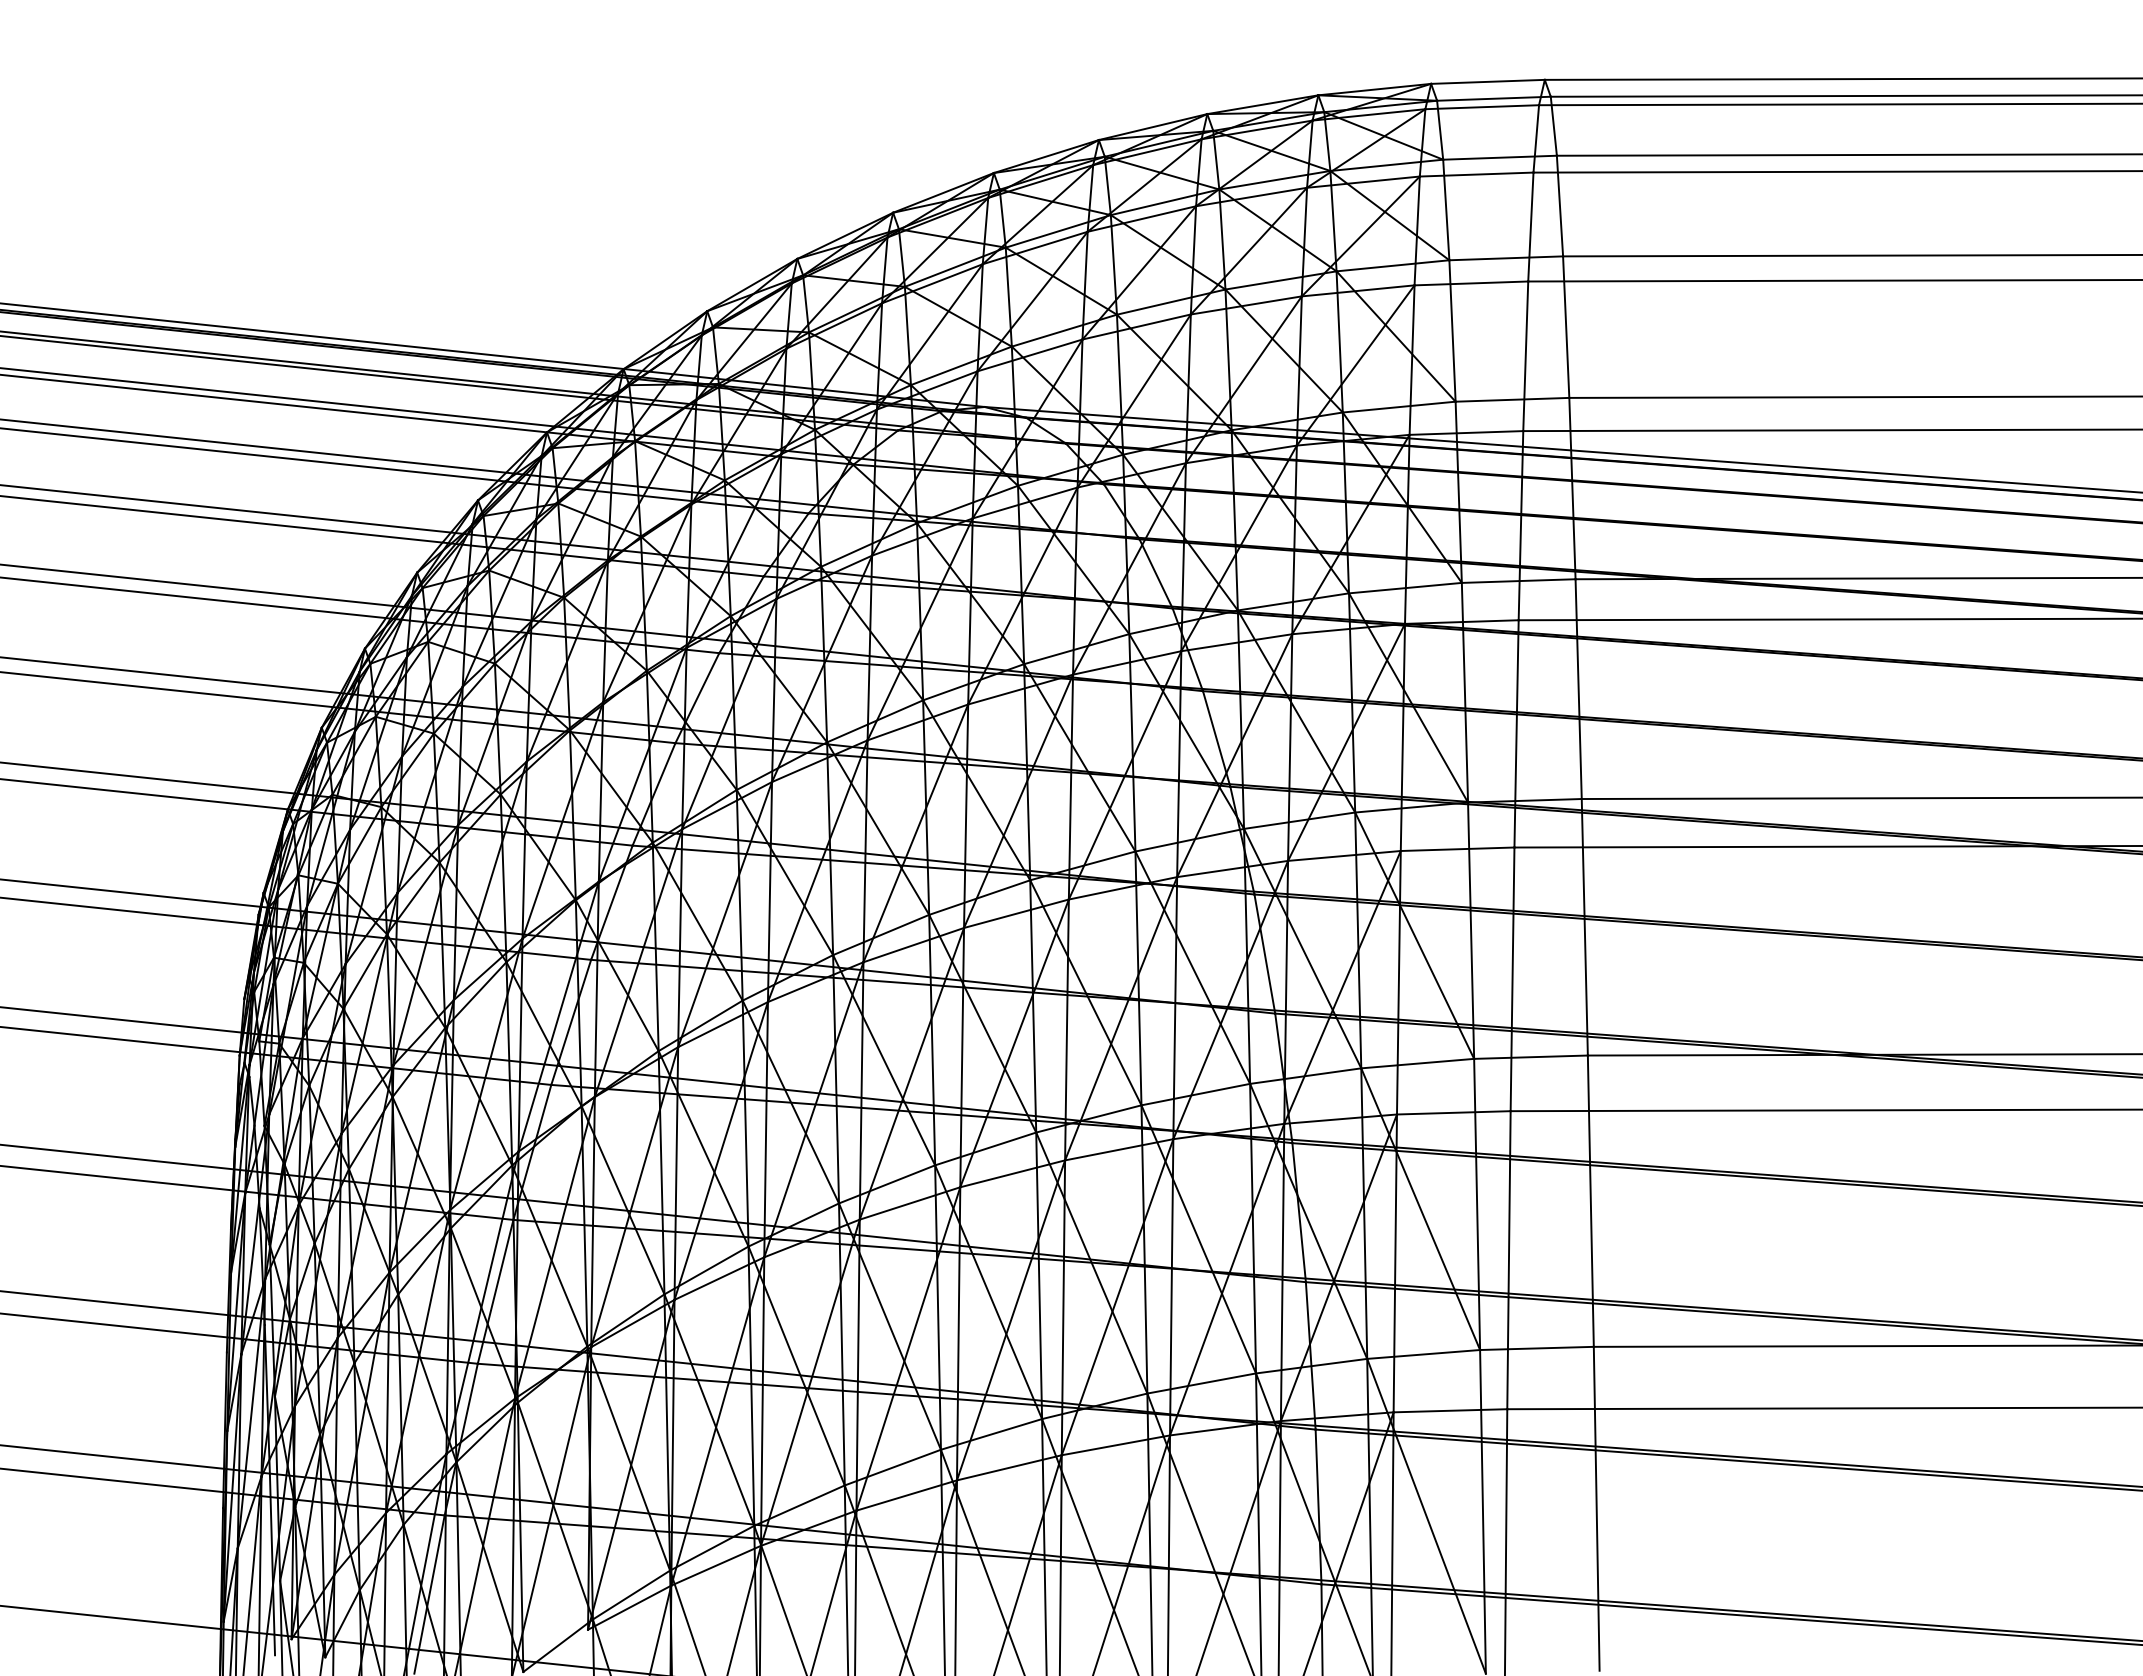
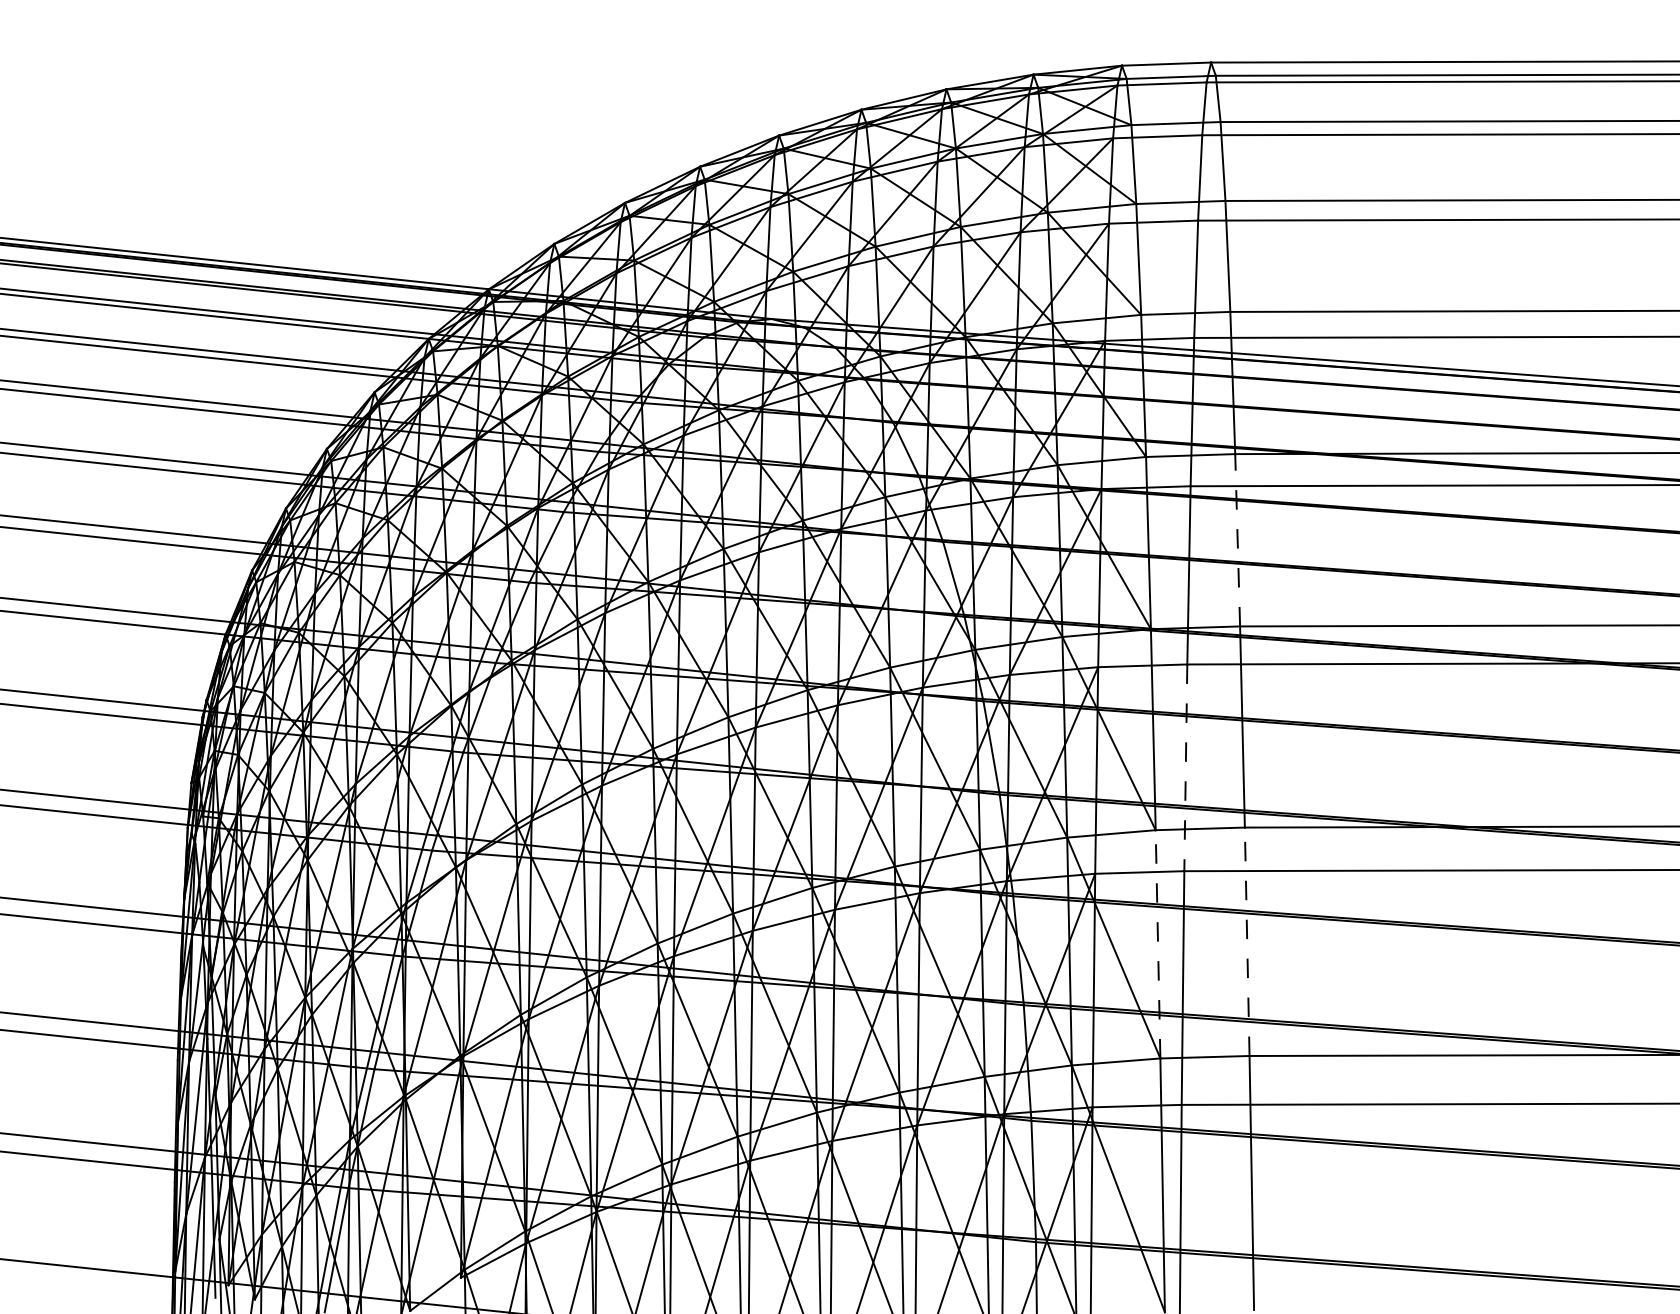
line: (1578, 689) -> (1237, 540), solid -> dashed
line: (1512, 979) -> (1185, 767), solid -> dashed
line: (1590, 1201) -> (1246, 942), solid -> dashed
line: (1477, 1204) -> (1158, 944), solid -> dashed

